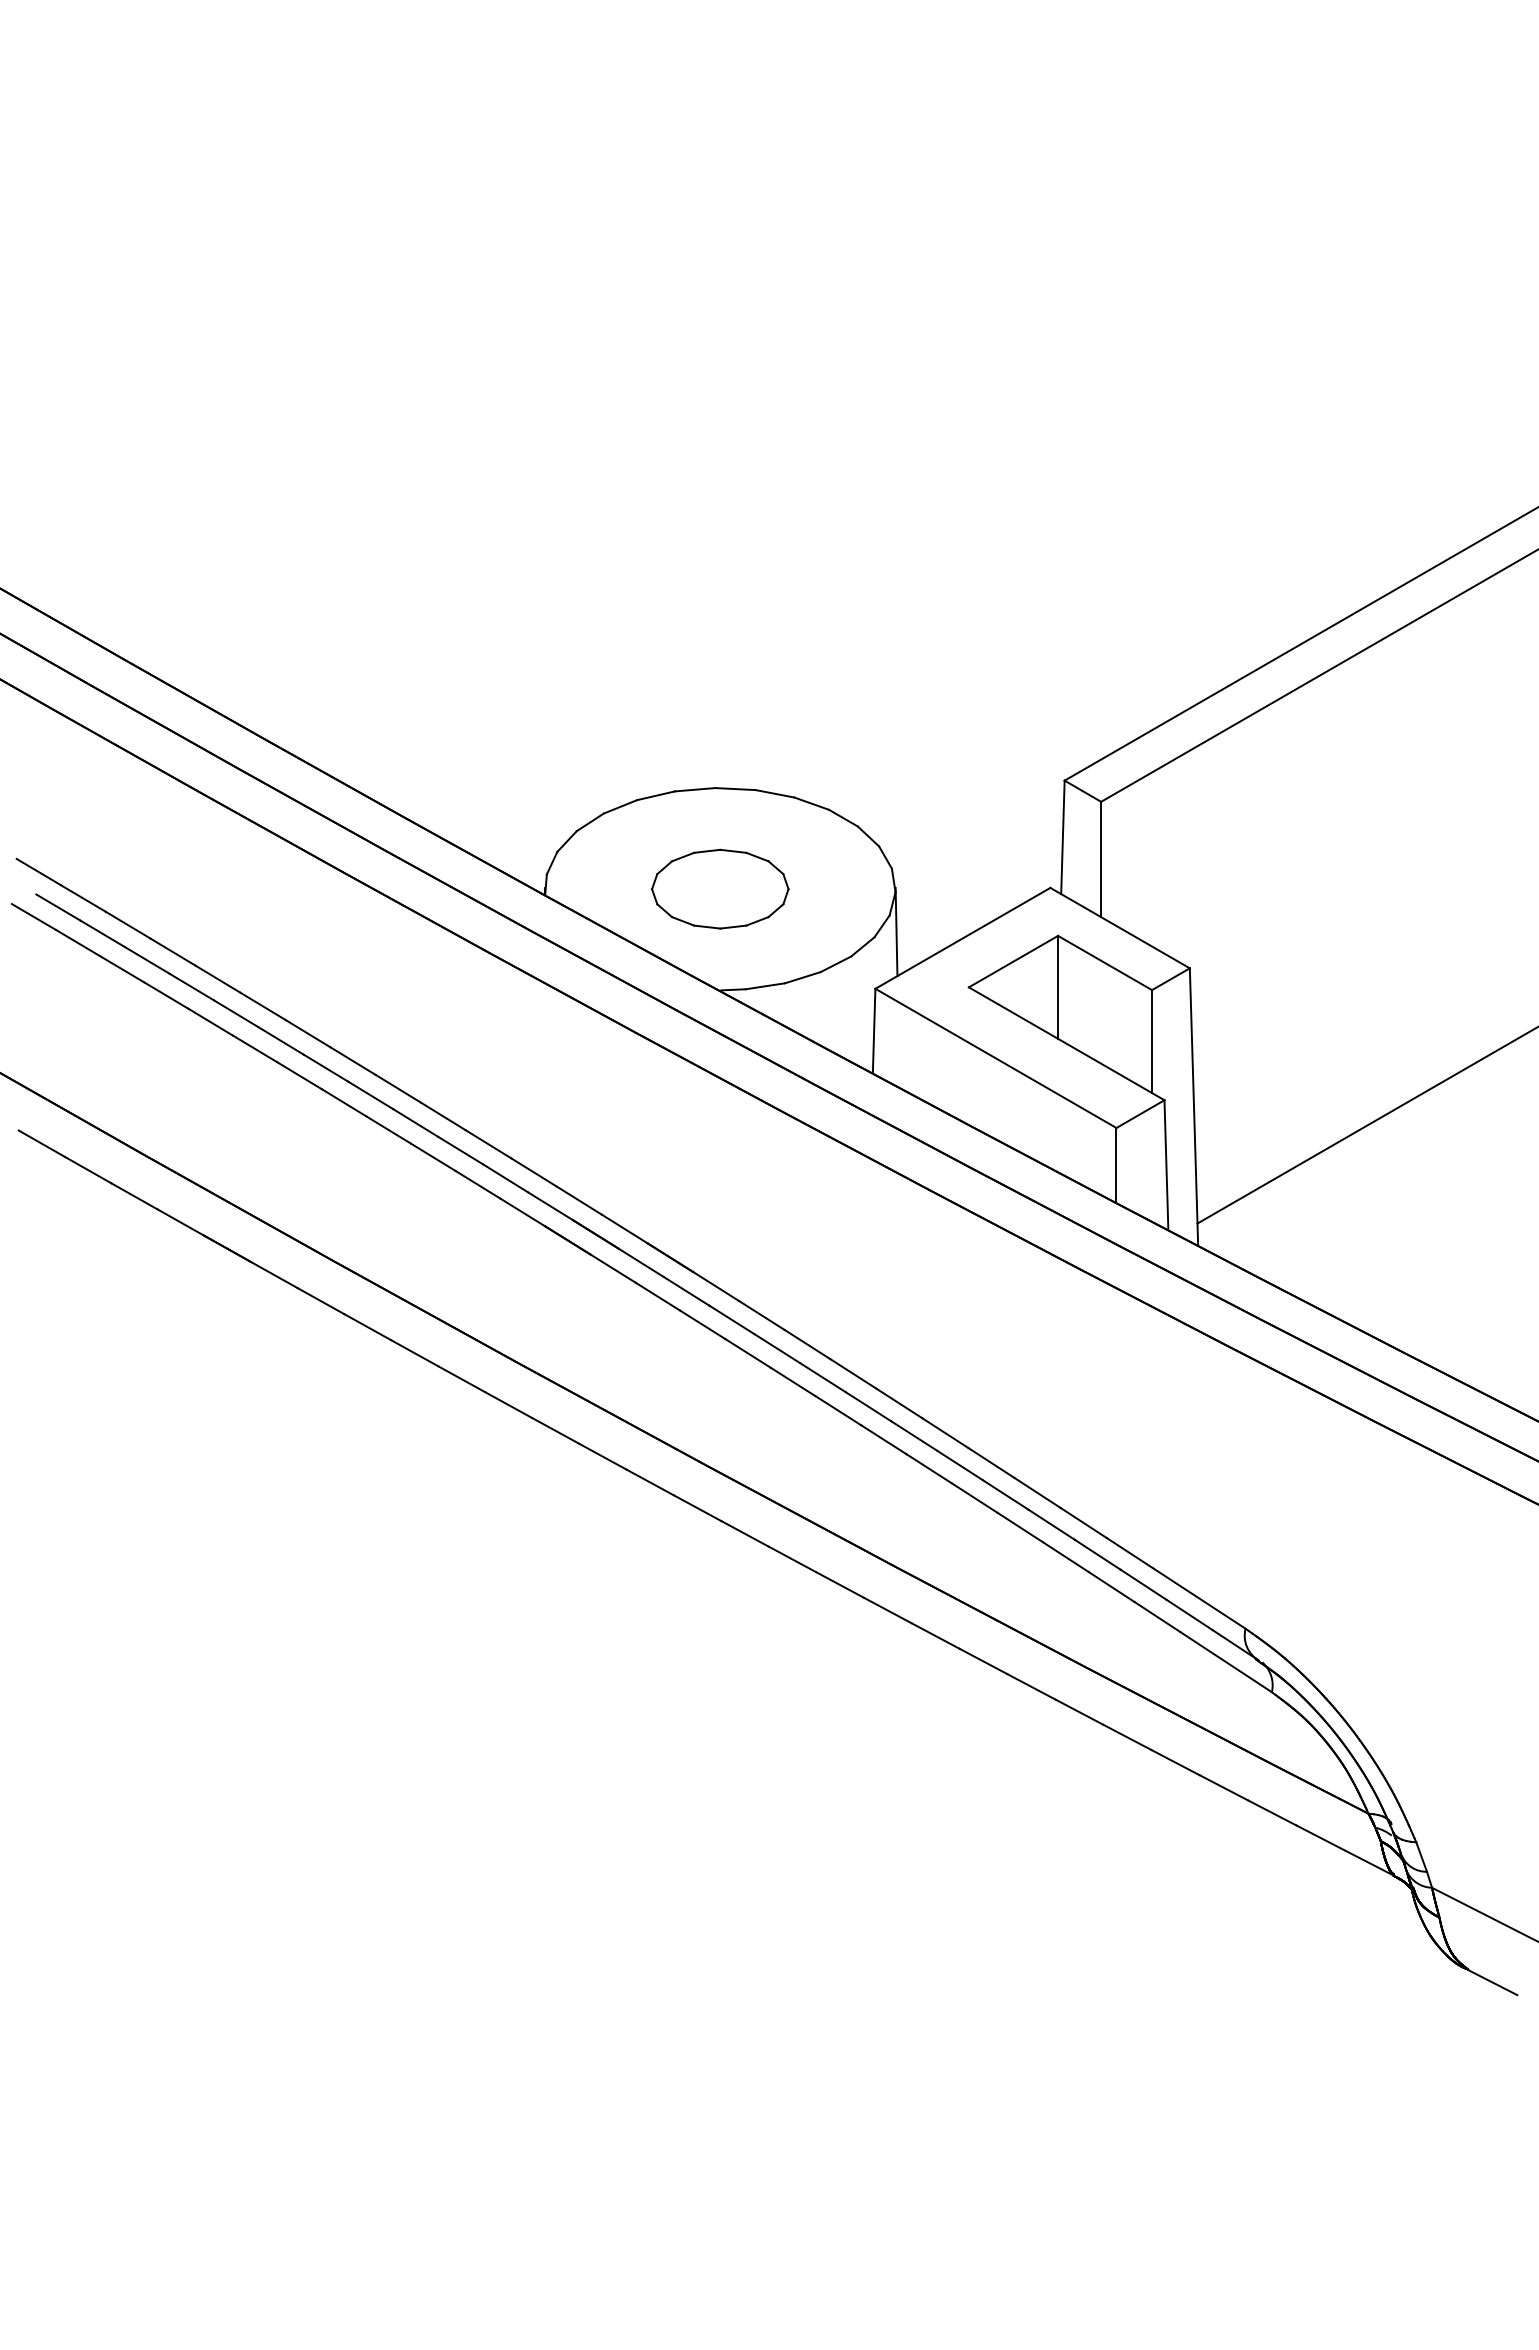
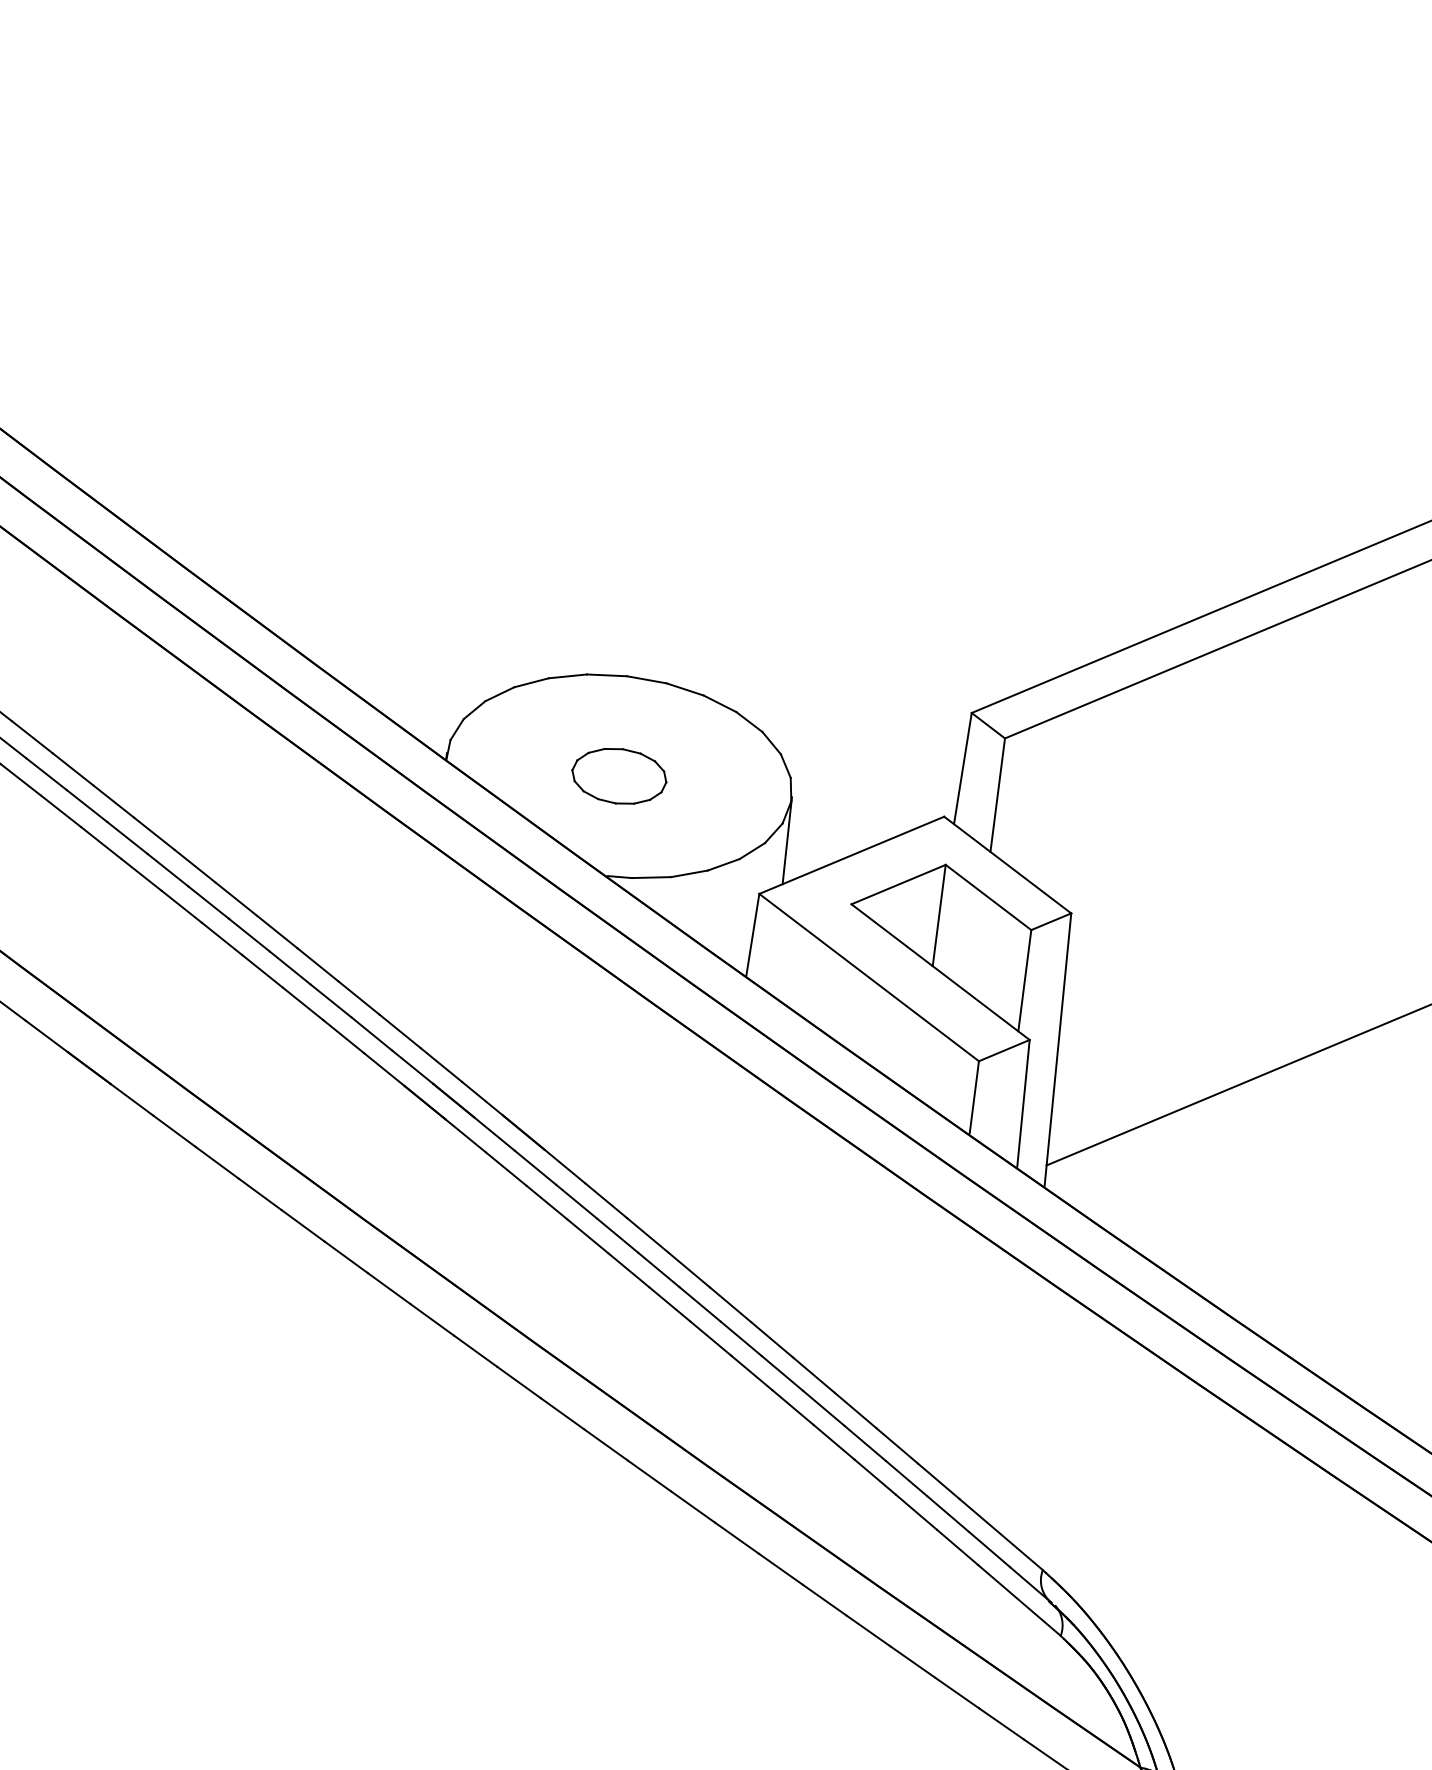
part: (720, 888) -> (619, 775), size x0.7

